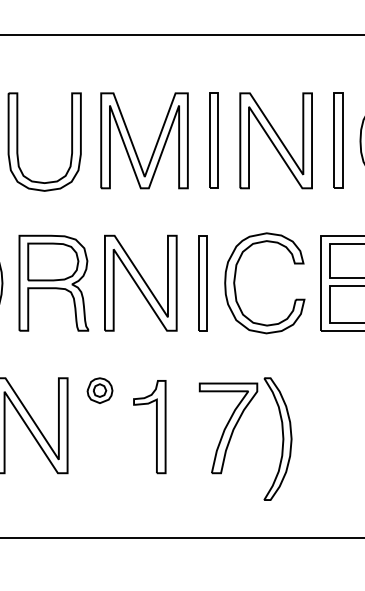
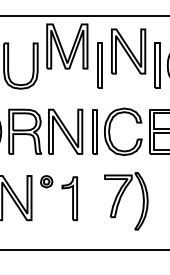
part: (144, 140) -> (67, 46), moved
part: (275, 140) -> (128, 51), moved
part: (245, 439) -> (126, 201), moved

